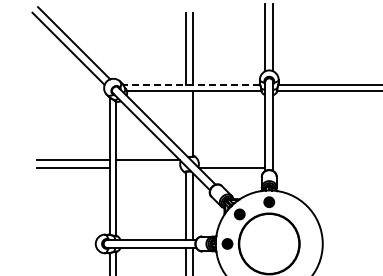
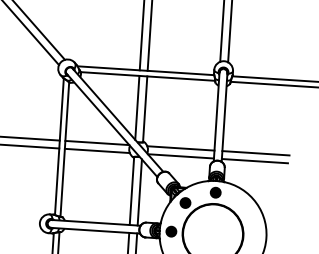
line: (191, 84) -> (145, 70), dashed -> solid
line: (185, 122) -> (137, 107), added
line: (231, 160) -> (180, 148), added
line: (306, 160) -> (255, 153), added
line: (147, 168) -> (96, 151), added
line: (306, 168) -> (255, 161), added

